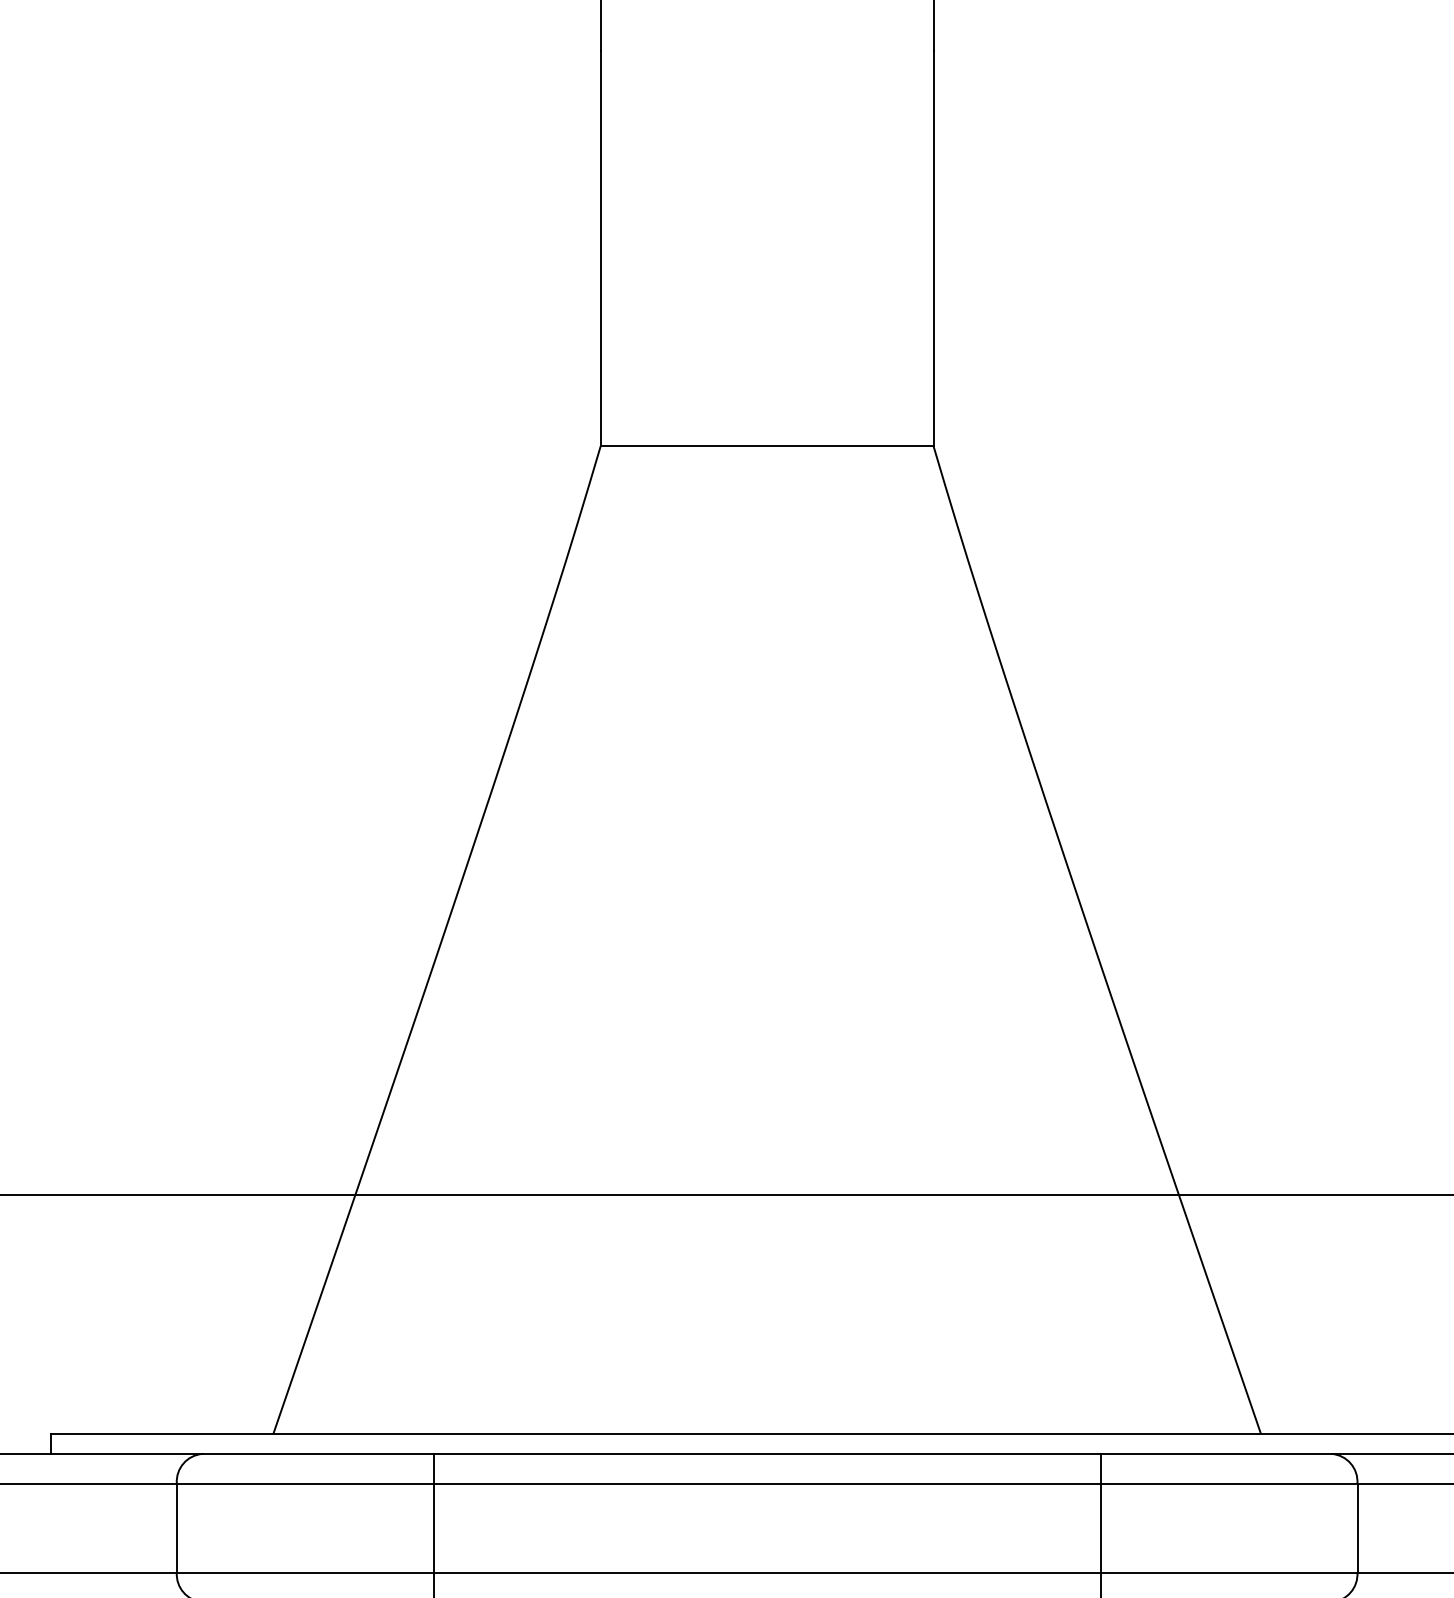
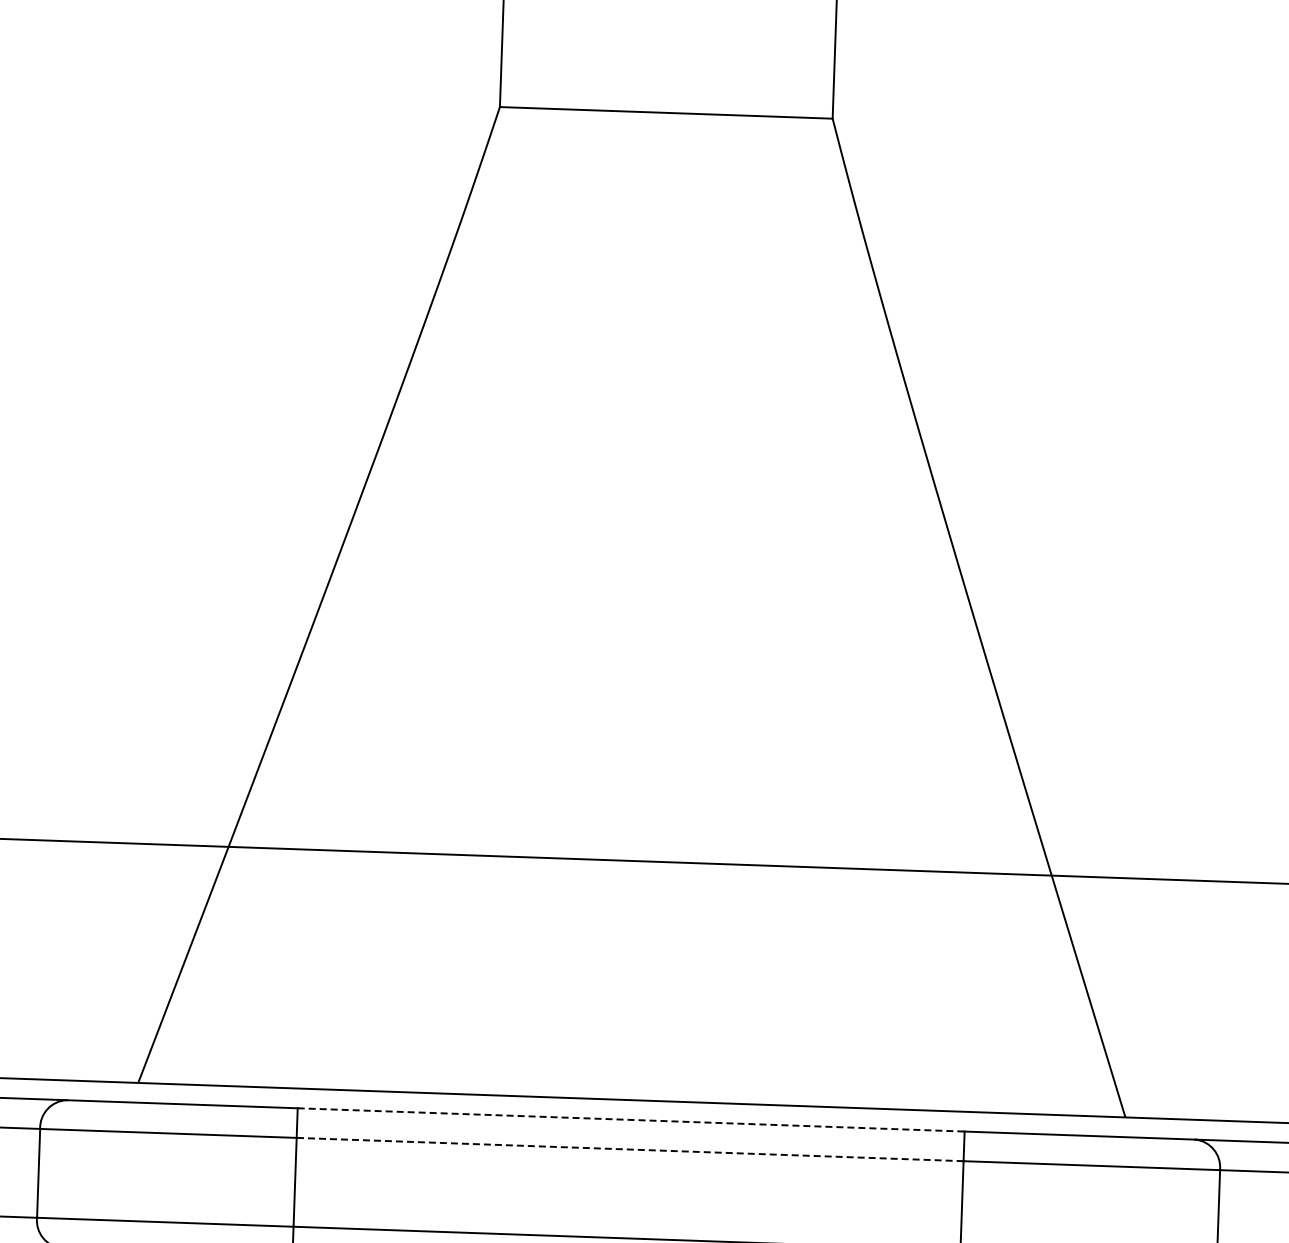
line: (767, 1453) -> (631, 1119), solid -> dashed
line: (767, 1483) -> (630, 1149), solid -> dashed

